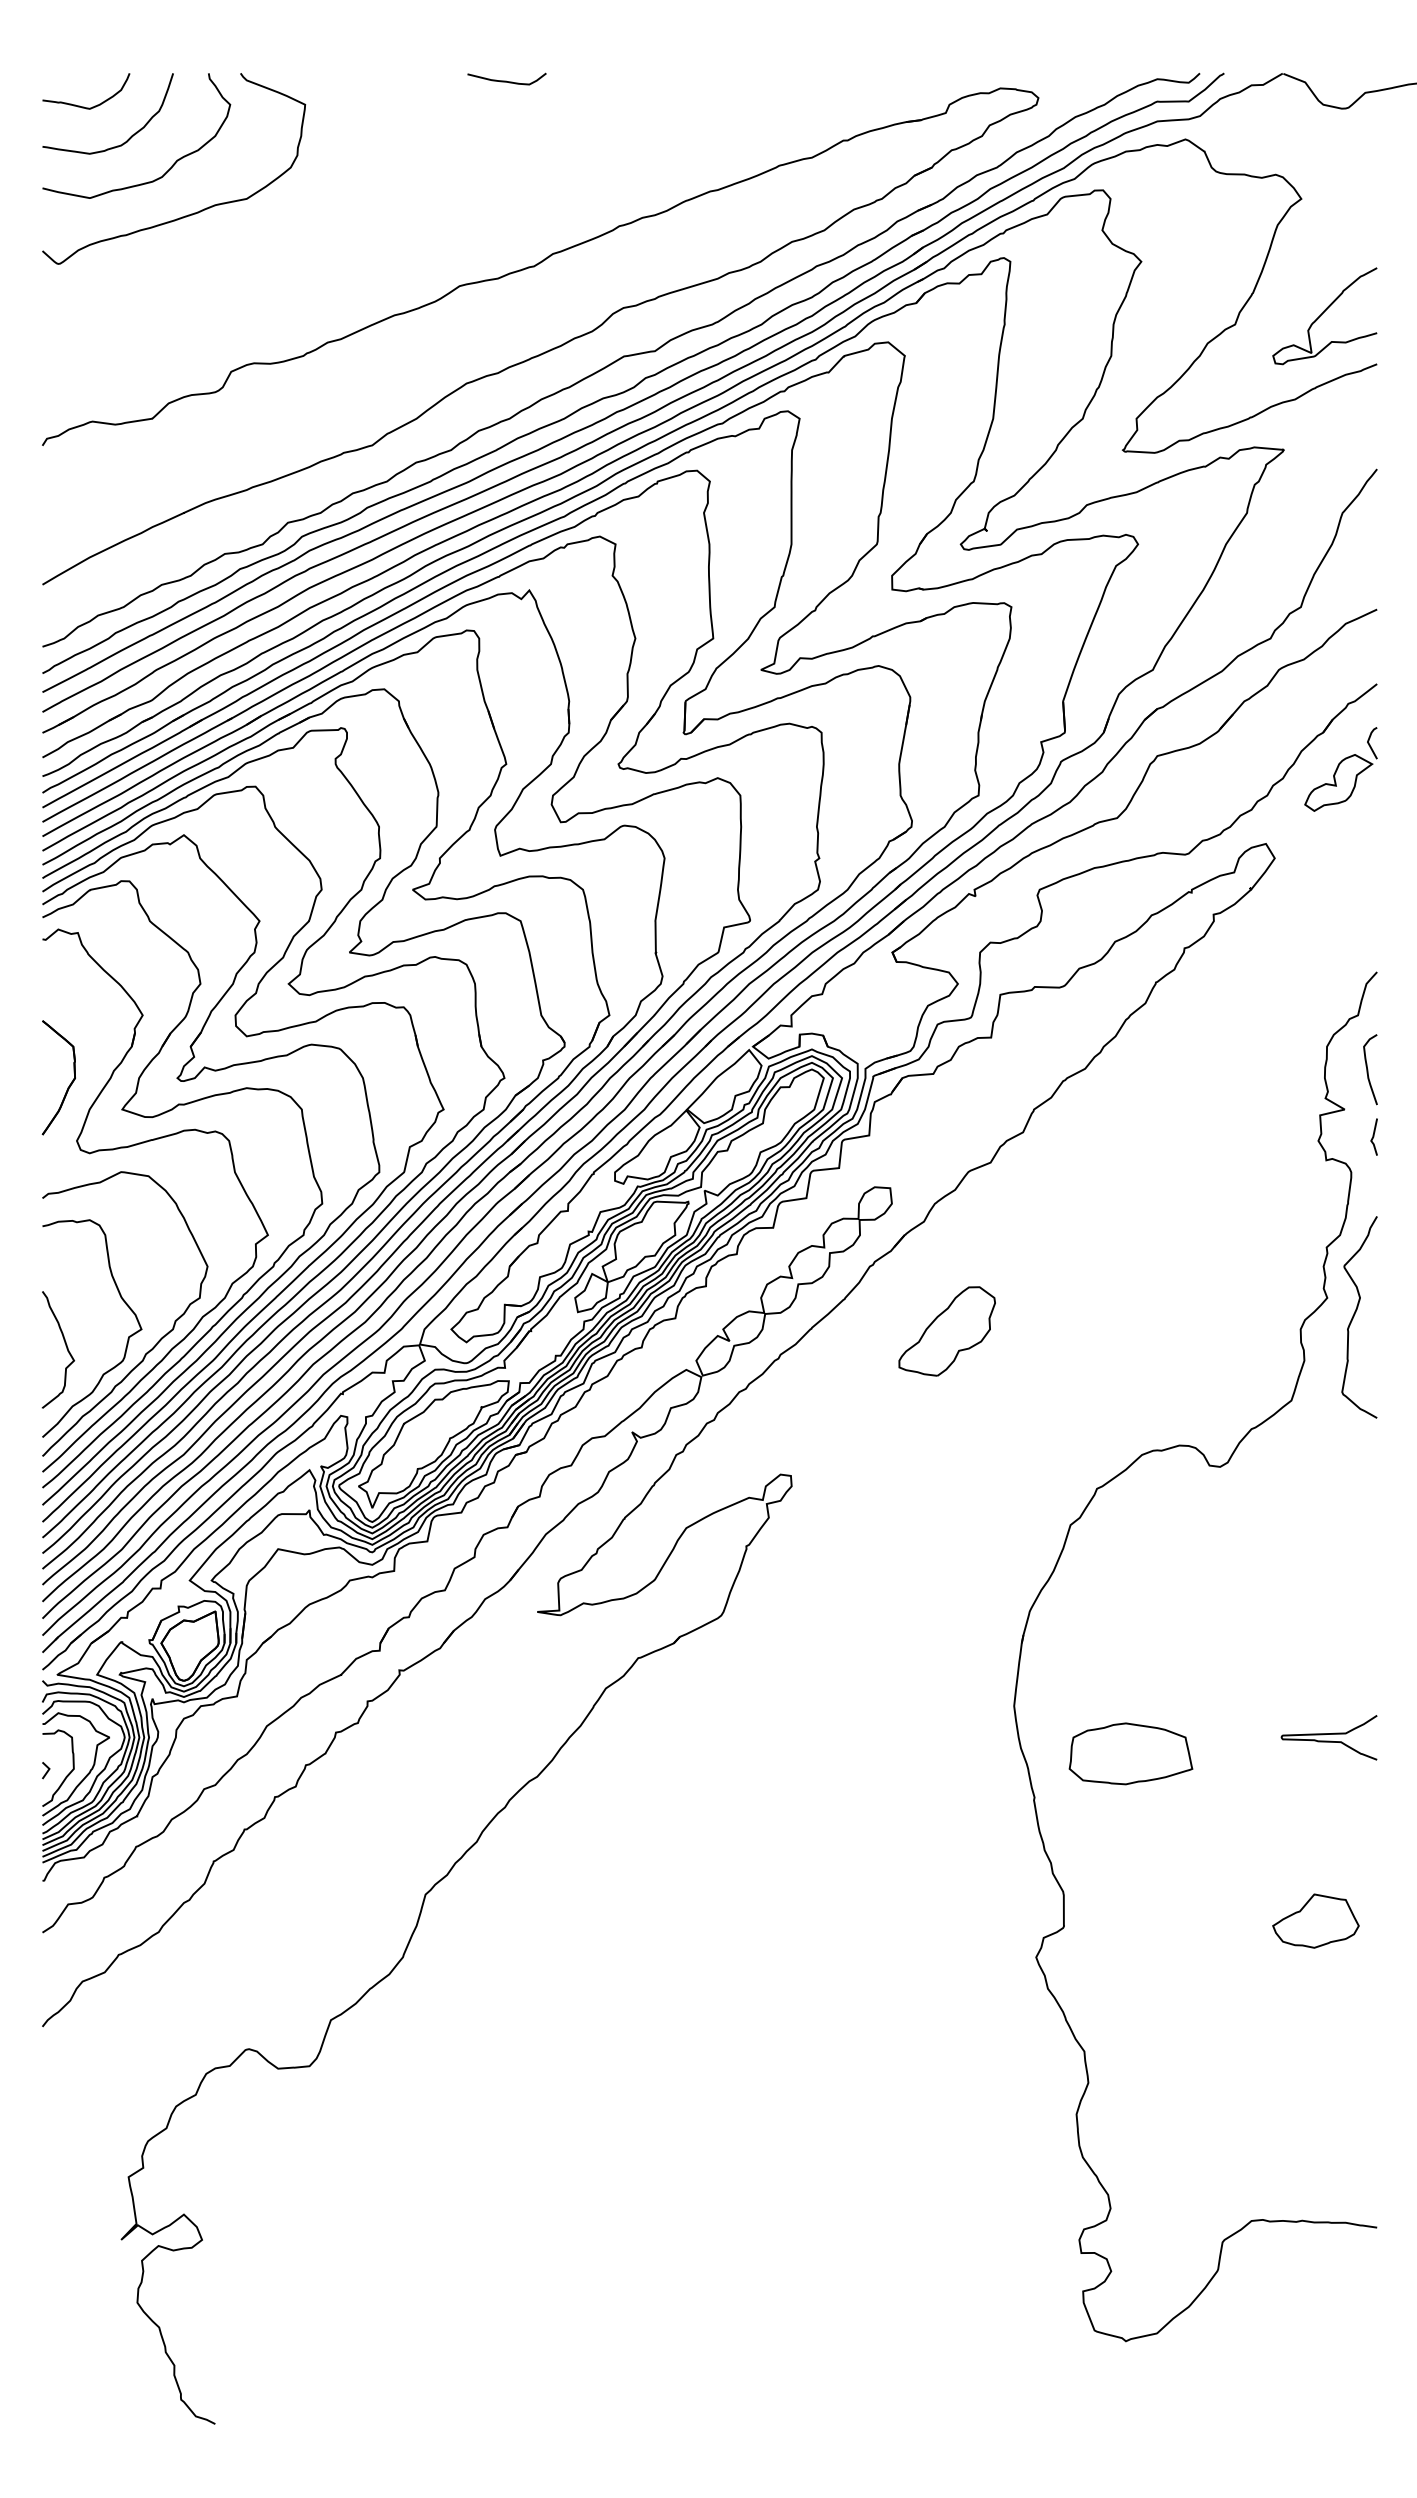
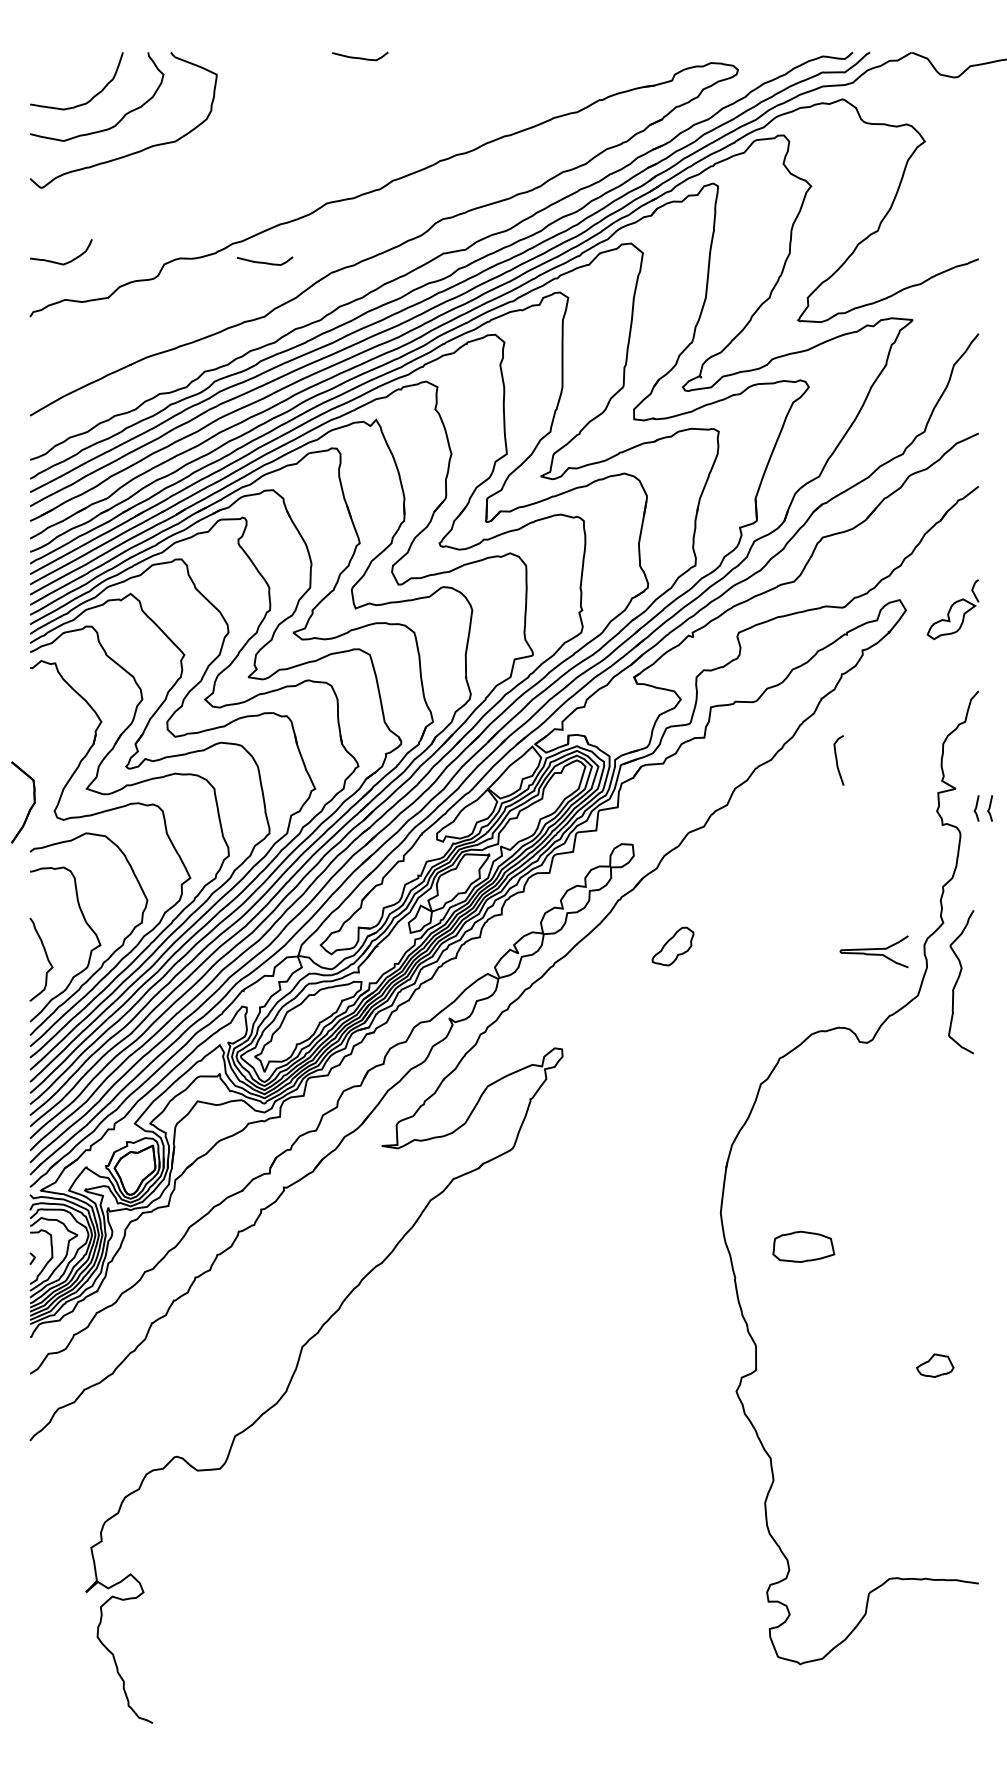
curve: (84, 106) -> (59, 262), moved
curve: (1322, 314) -> (939, 223), removed
curve: (372, 368) -> (264, 262), added
part: (1340, 769) -> (952, 609), moved
curve: (1368, 1069) -> (837, 760), moved
part: (69, 1084) -> (30, 807), moved
line: (1392, 1136) -> (989, 808), added
curve: (1355, 1314) -> (958, 980), moved
part: (946, 1331) -> (672, 946), size x0.6
curve: (1328, 1734) -> (873, 949), moved
part: (1130, 1753) -> (803, 1246), size x0.7
part: (1315, 1920) -> (934, 1365), size x0.6

